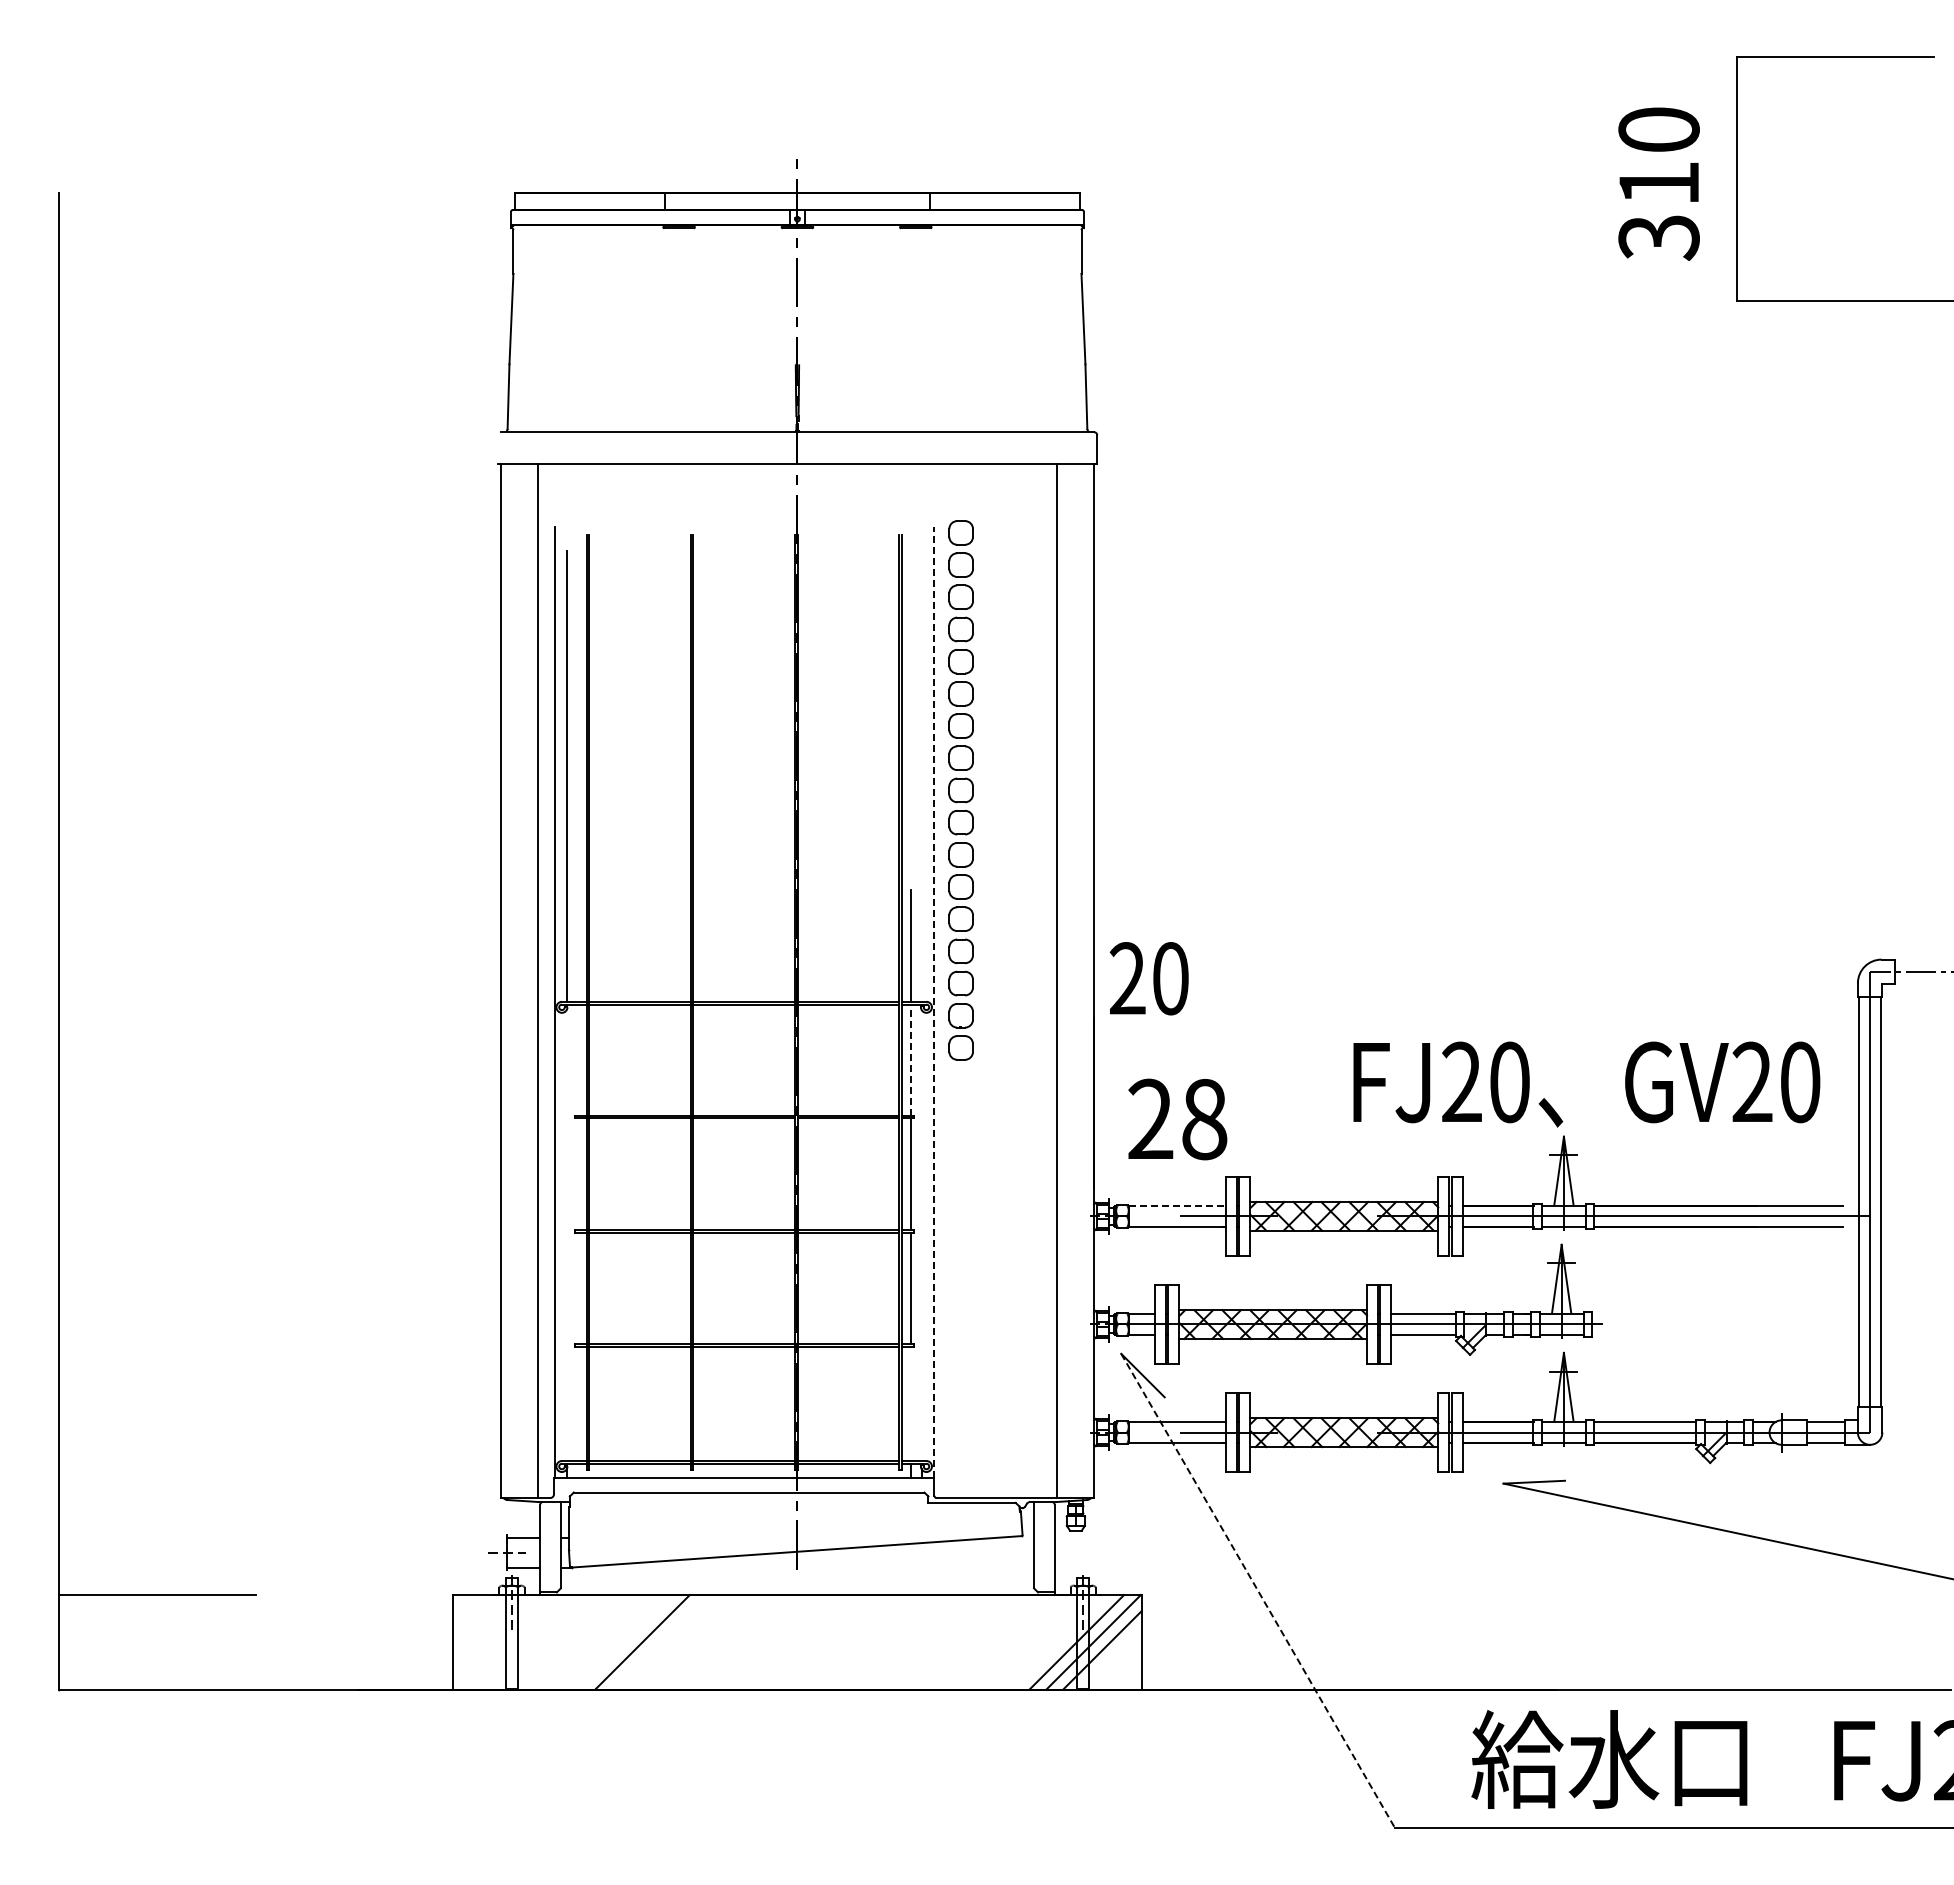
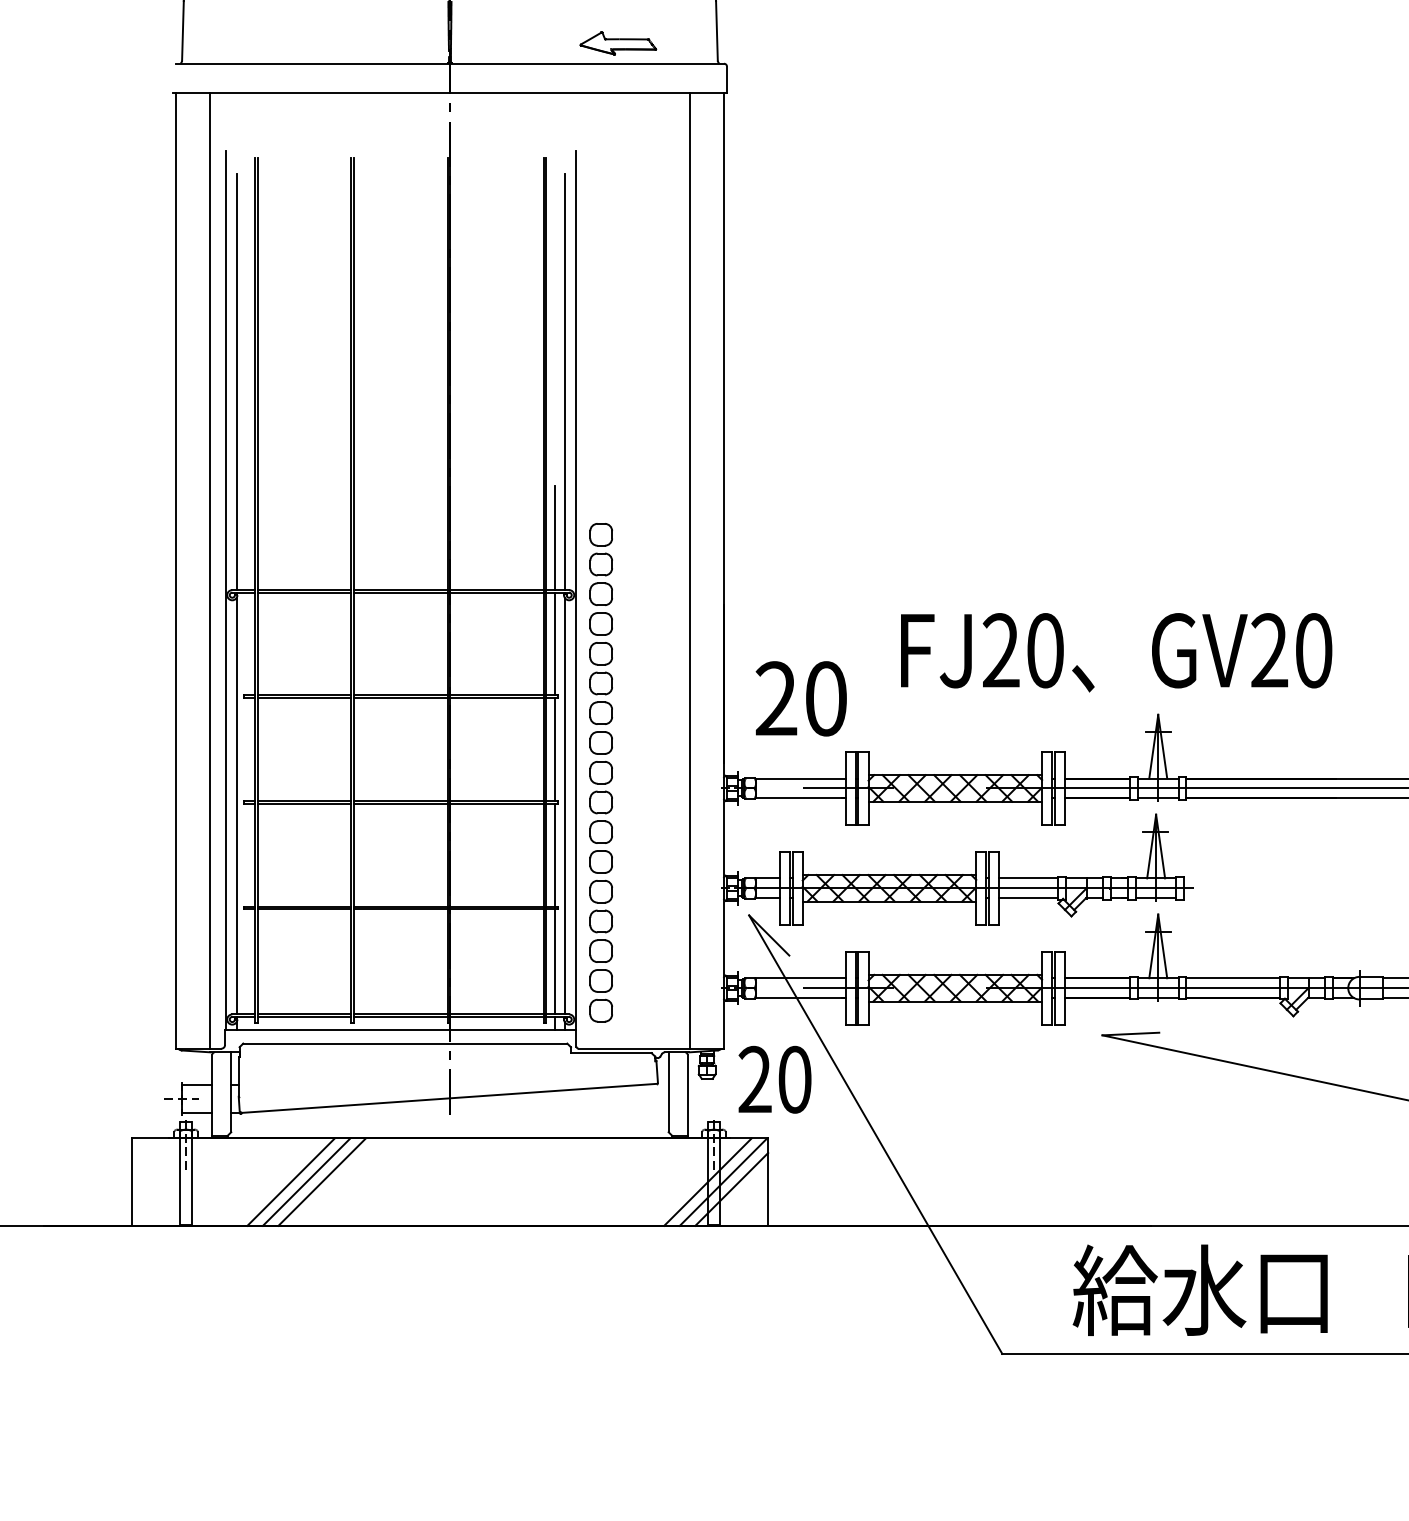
part: (979, 410) -> (618, 43), added
line: (921, 776) -> (564, 381), added
part: (960, 790) -> (600, 772), moved
text: (1148, 978) -> (774, 1079), moved
line: (933, 1002) -> (575, 590), dashed -> solid
line: (910, 1060) -> (554, 644), dashed -> solid
text: (1586, 1084) -> (1116, 652), moved
text: (1204, 1119) -> (826, 698), 28 -> 20
line: (1177, 1205) -> (801, 778), dashed -> solid
line: (566, 1235) -> (236, 806), added
line: (921, 1235) -> (564, 806), added
line: (910, 1403) -> (554, 961), added
line: (1258, 1591) -> (875, 1135), dashed -> solid
line: (625, 1642) -> (291, 1182), added
line: (658, 1642) -> (321, 1182), added

